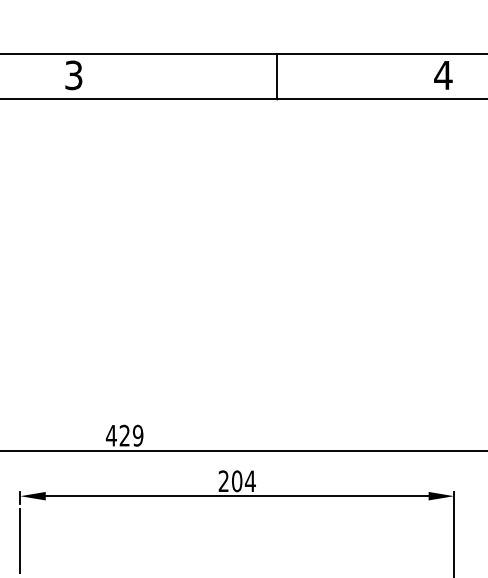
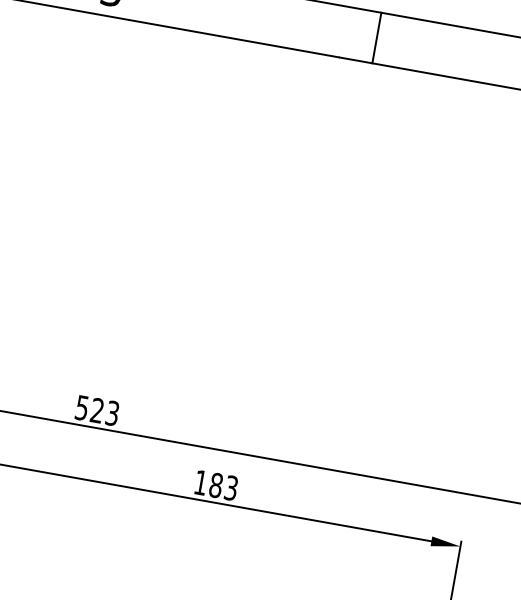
line: (277, 76) -> (377, 38), moved
text: (124, 435) -> (97, 410), 429 -> 523
text: (236, 481) -> (215, 485), 204 -> 183

